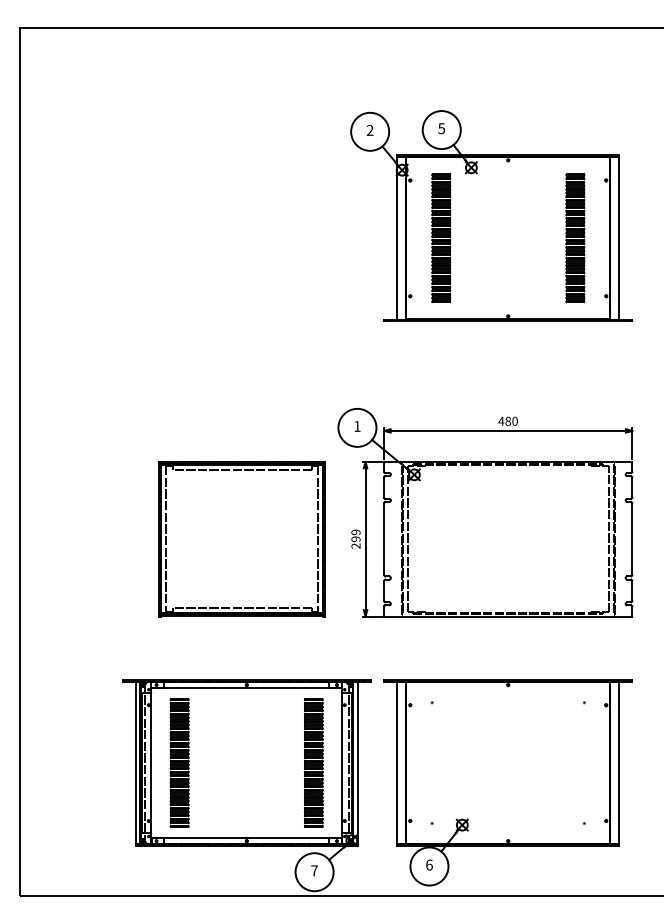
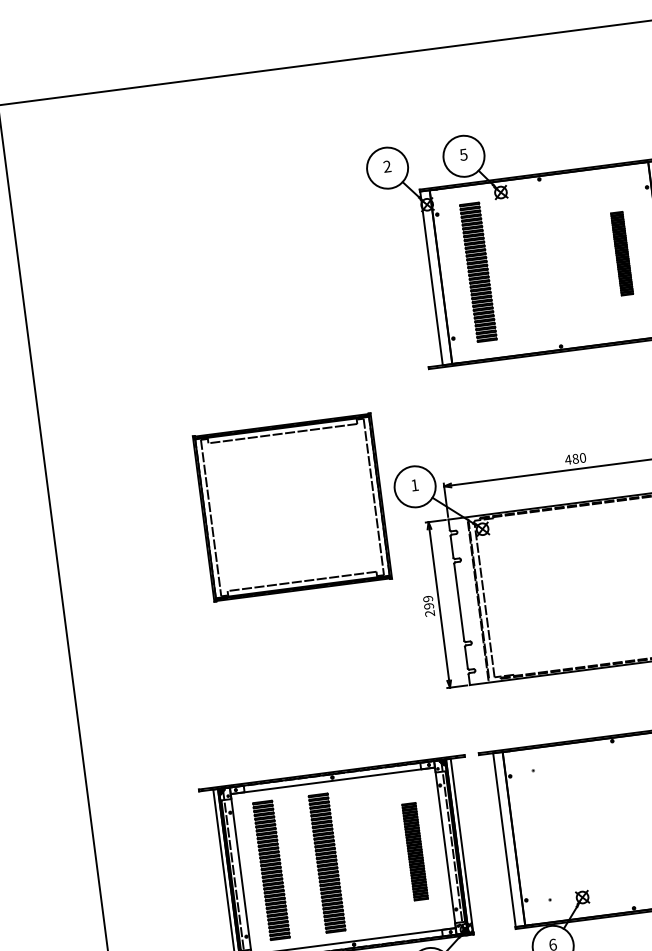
part: (575, 238) -> (622, 253), size x0.6
part: (241, 539) -> (291, 507), moved
part: (231, 762) -> (326, 862), added
part: (313, 762) -> (414, 851), size x0.7

